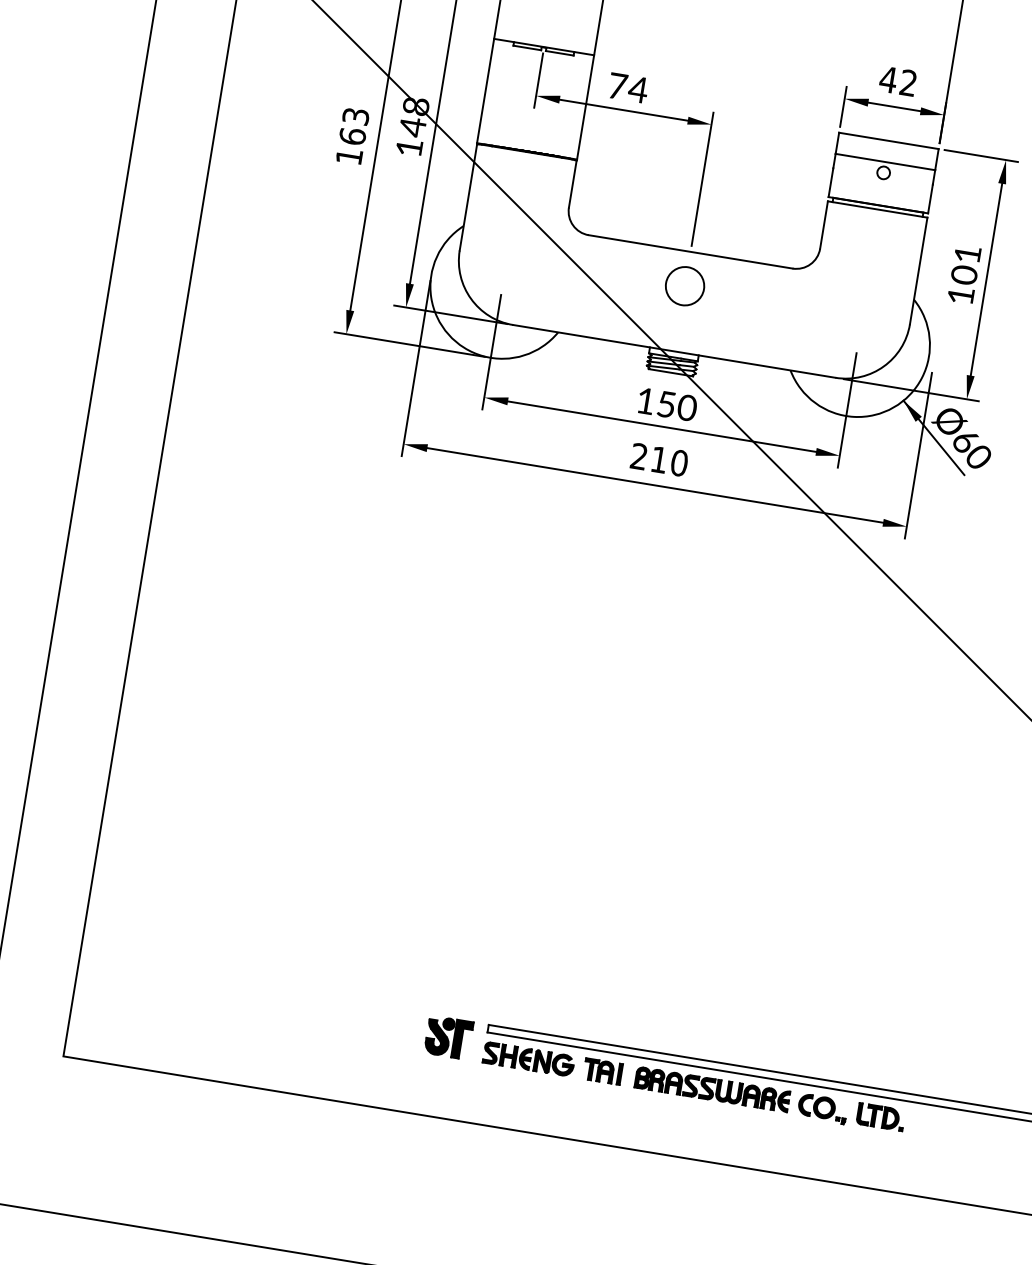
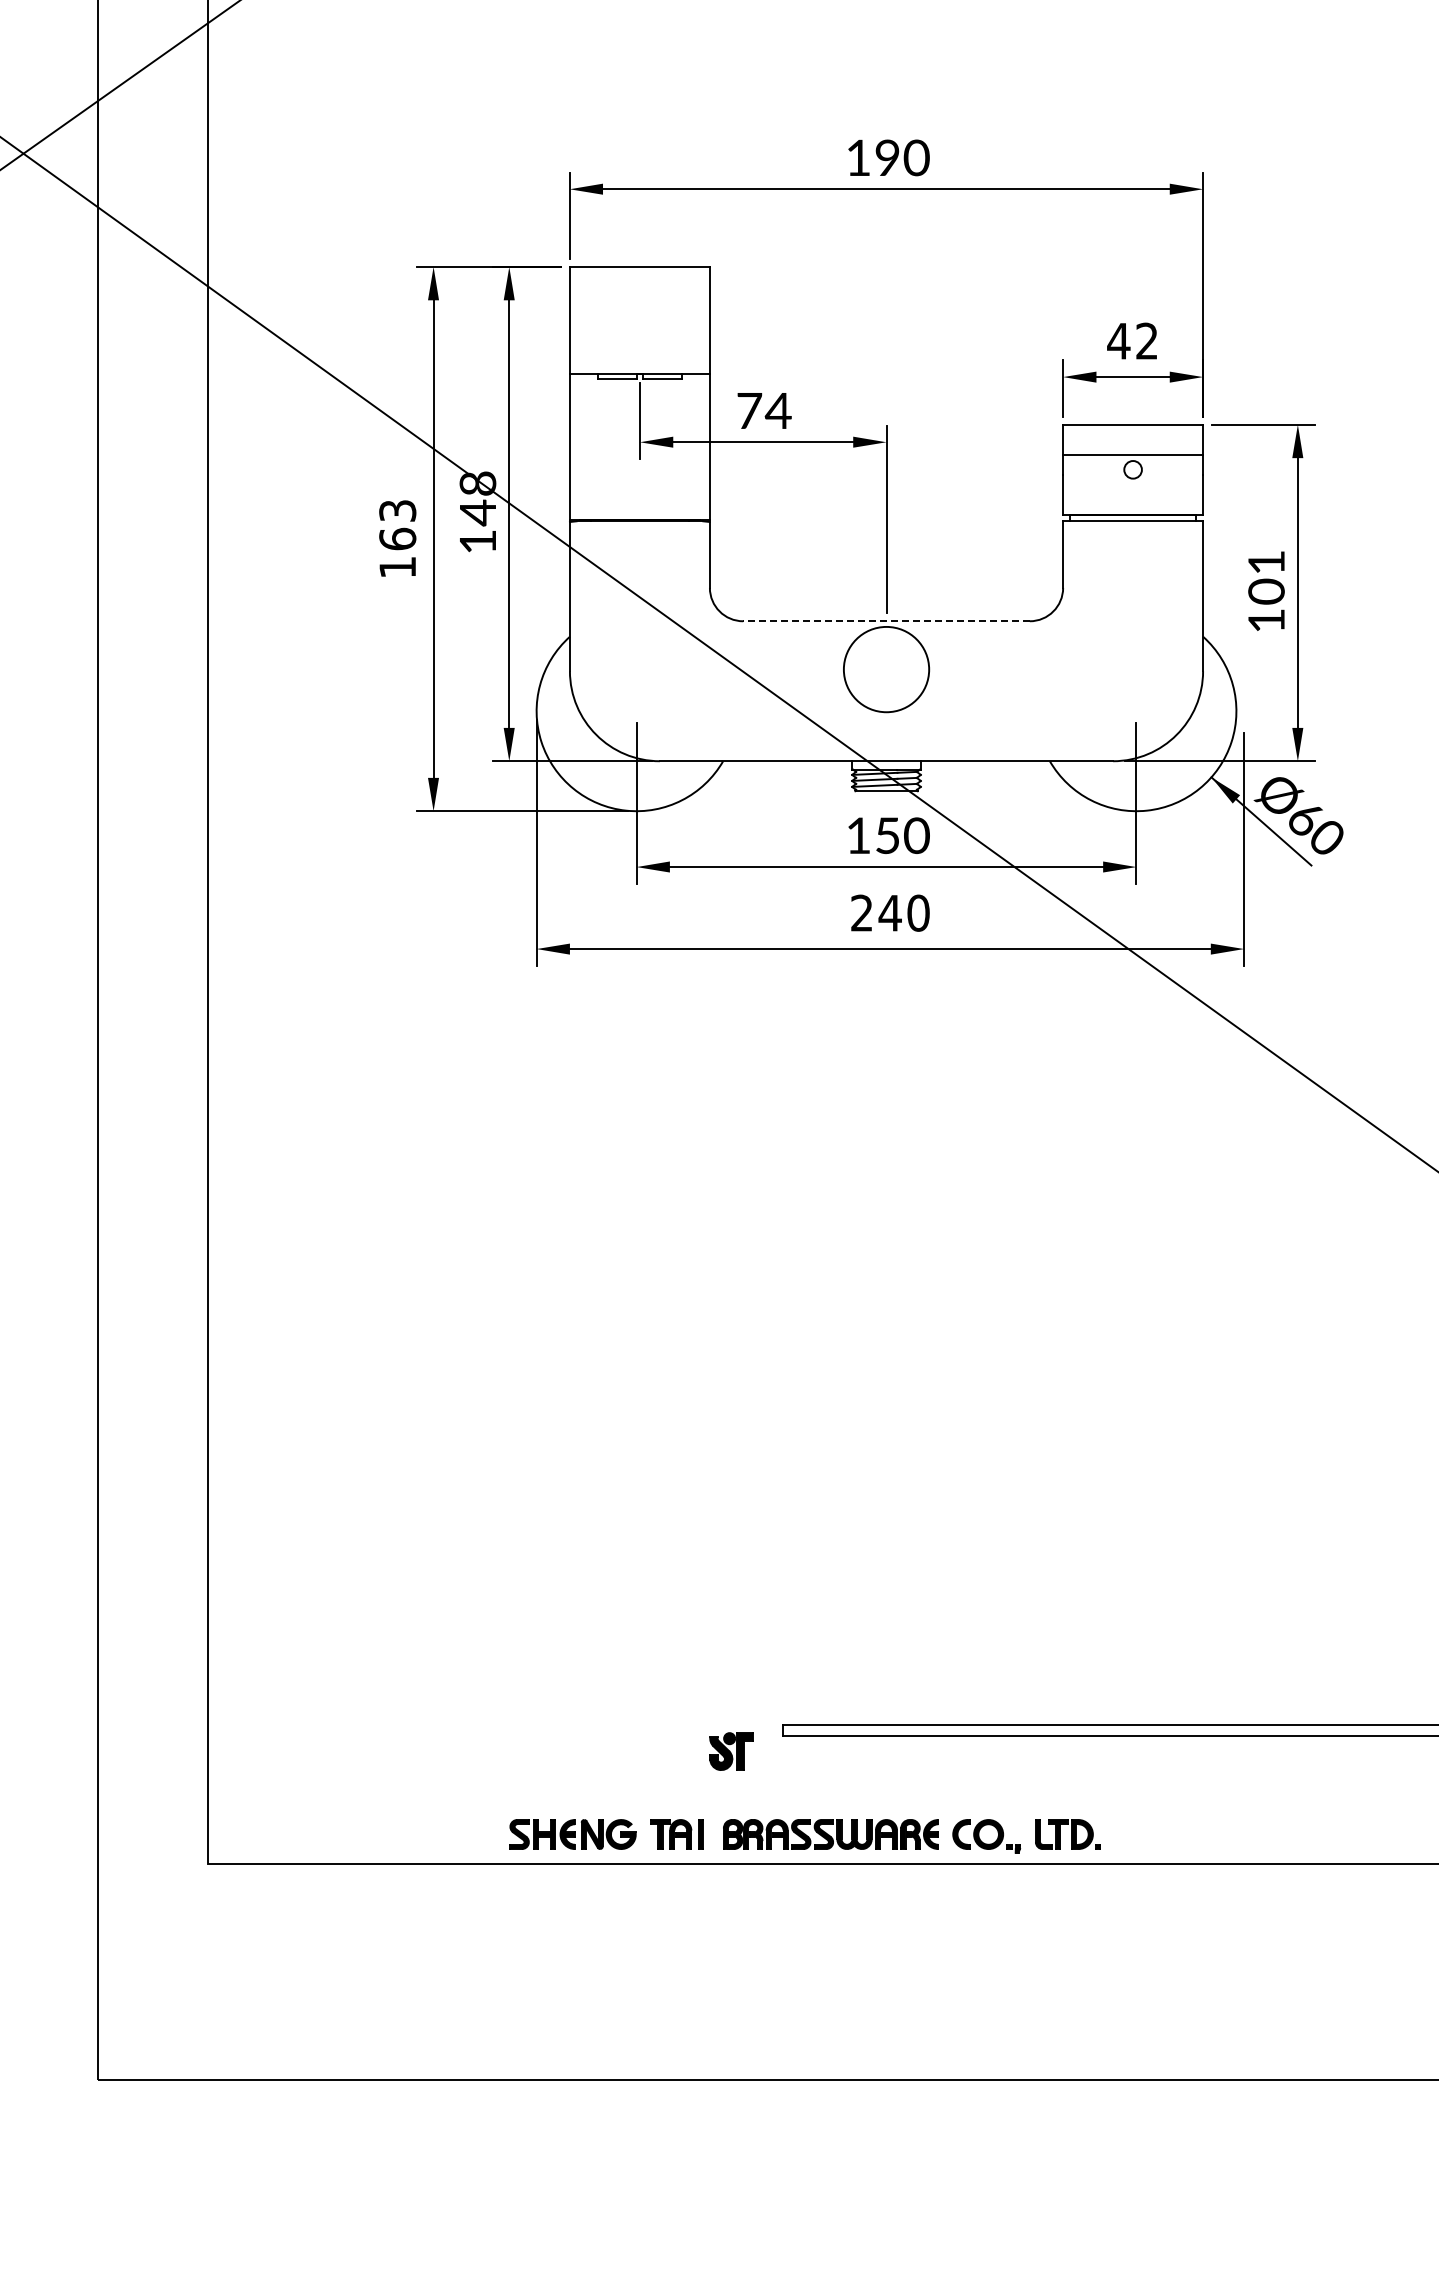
line: (690, 252) -> (886, 621), solid -> dashed
circle: (685, 286) -> (886, 669), size x1.6
text: (658, 460) -> (889, 913), 210 -> 240
part: (448, 1037) -> (731, 1751), size x0.7
part: (693, 1087) -> (804, 1836), moved

